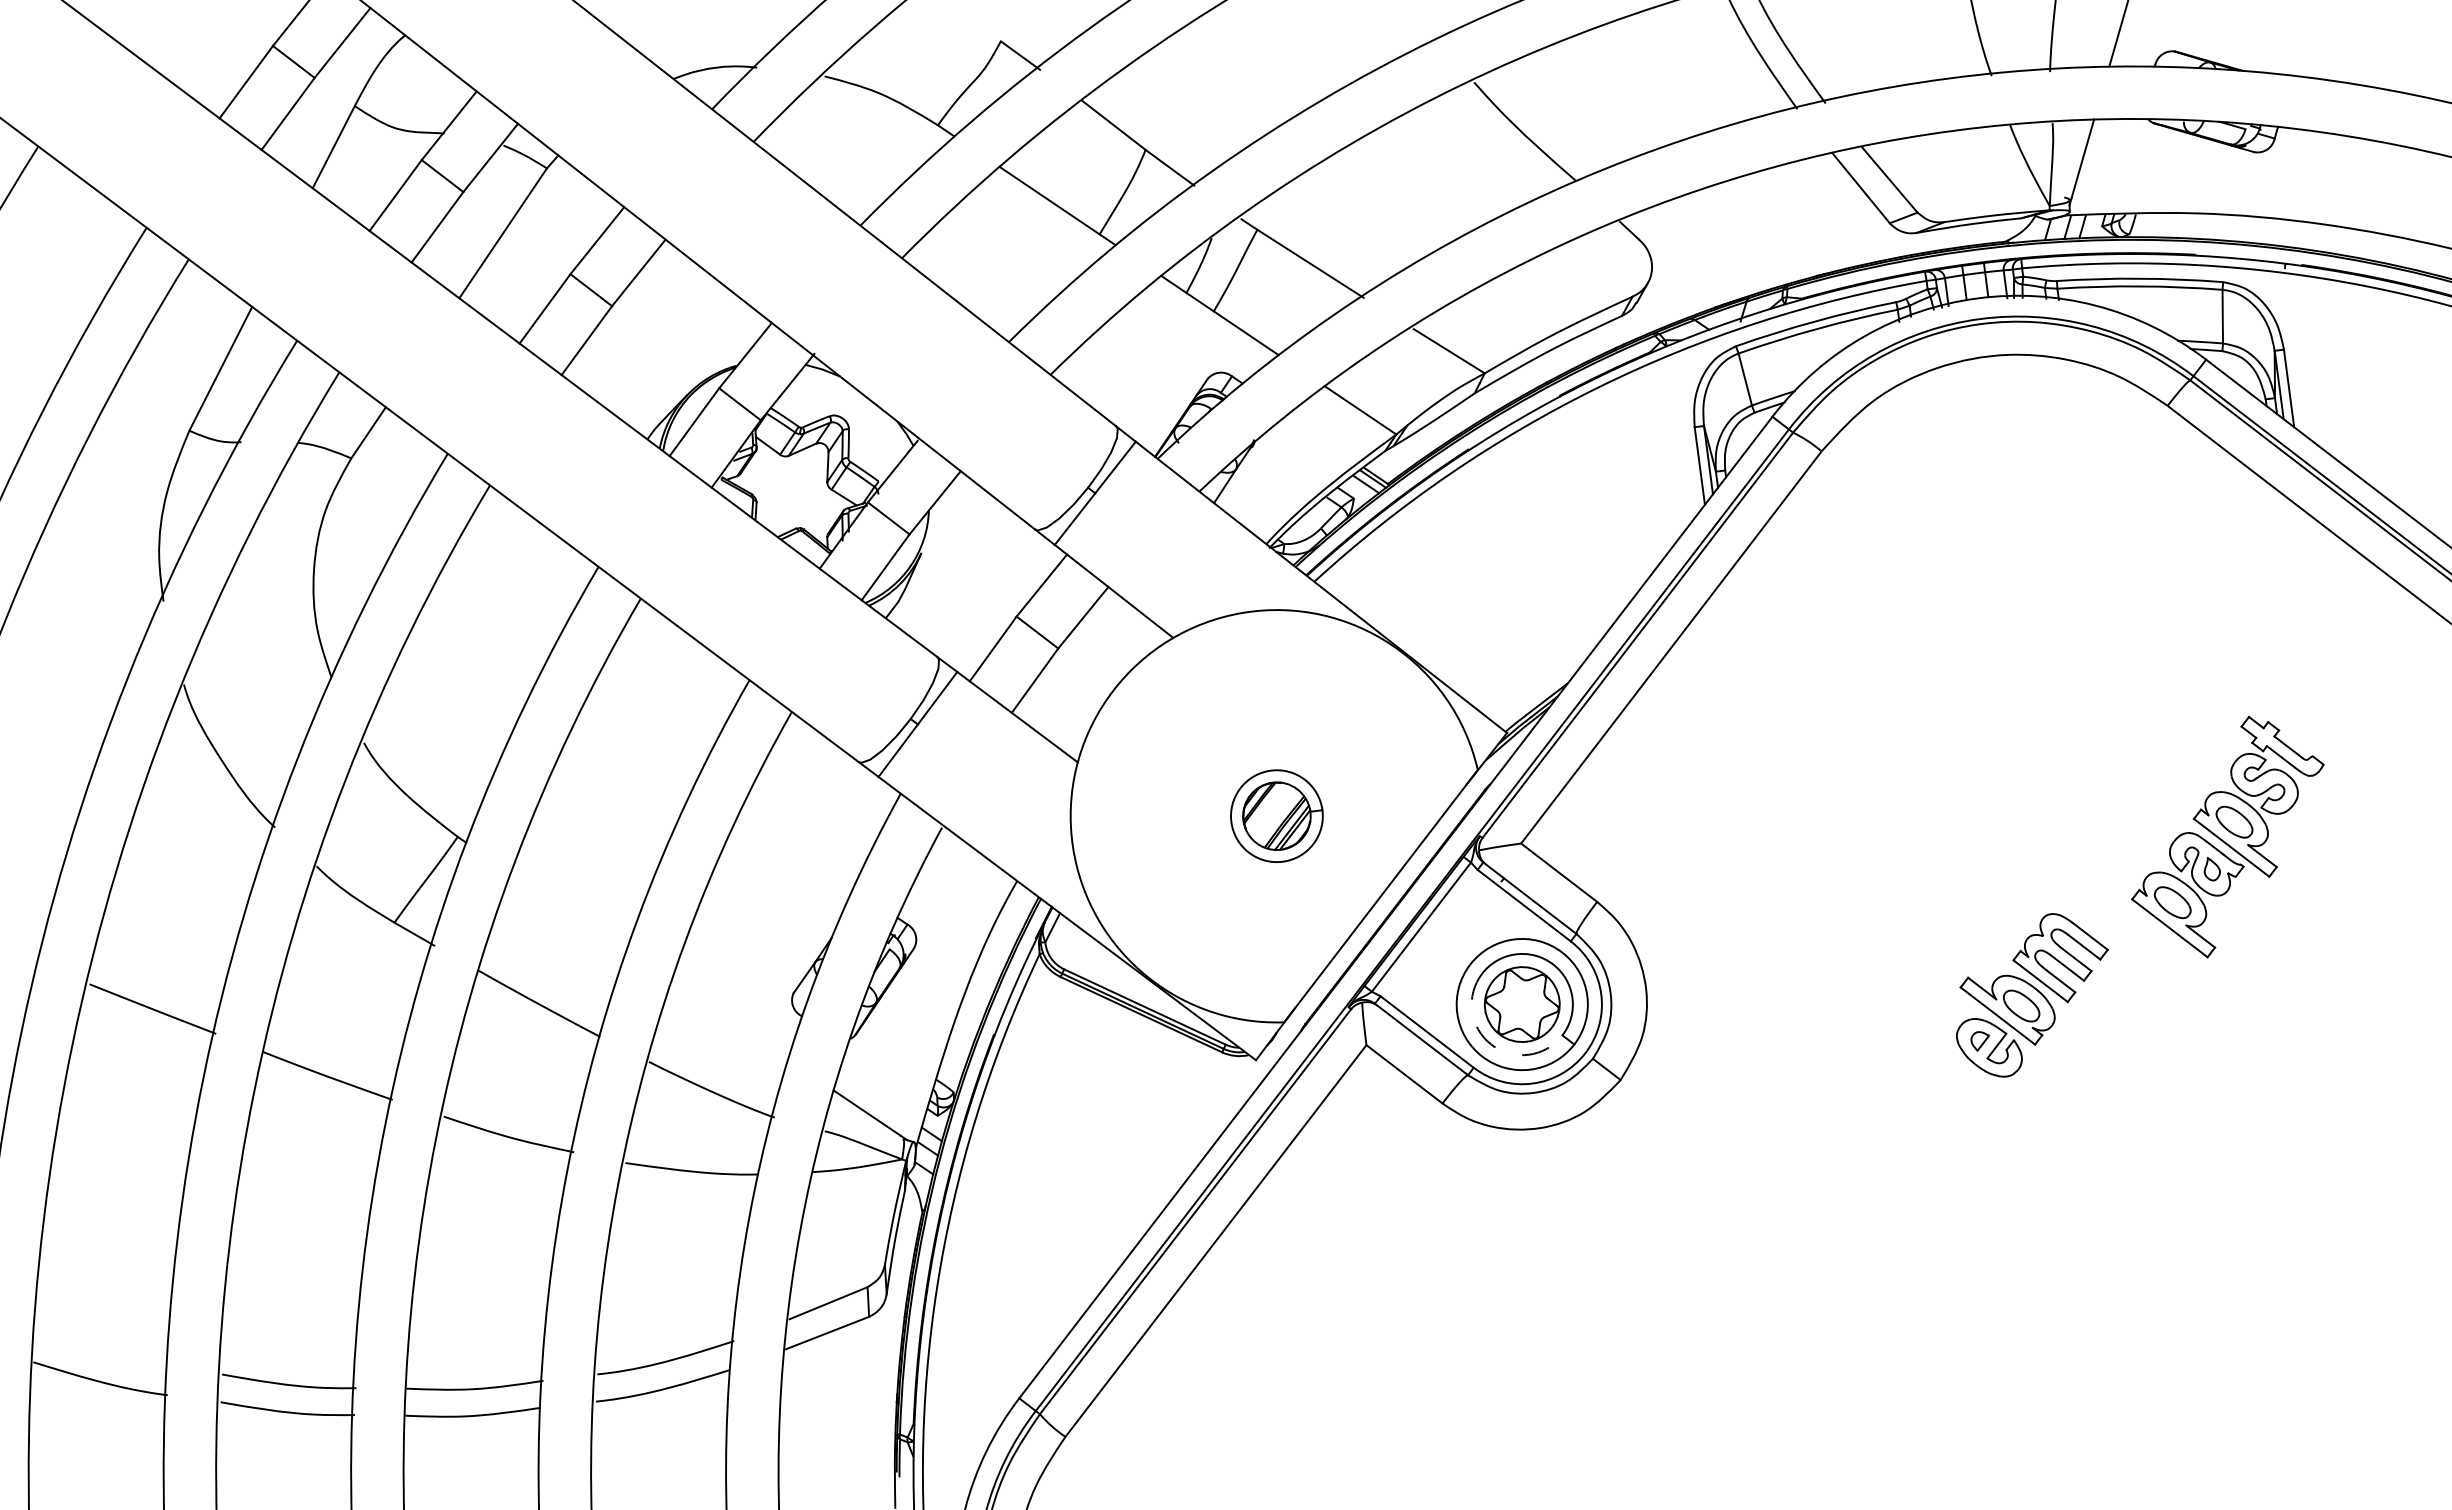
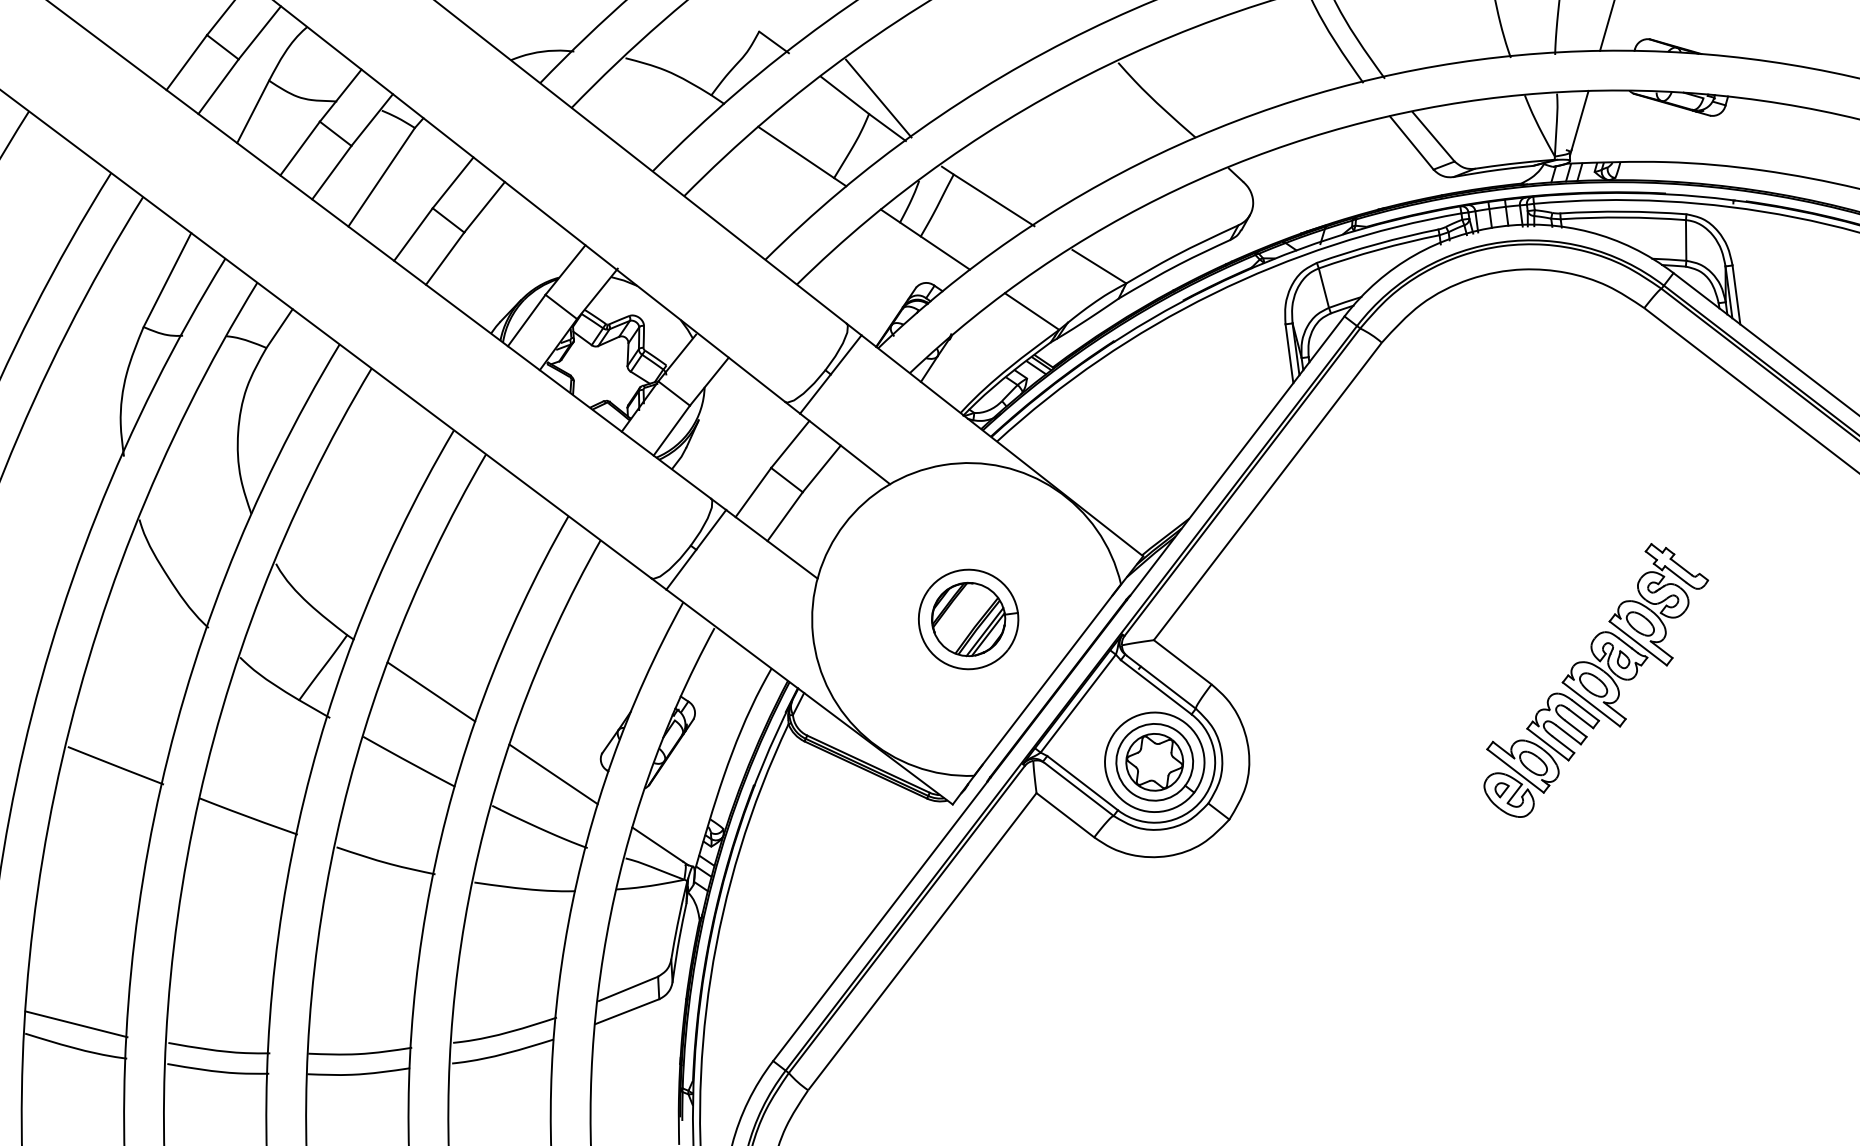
line: (1158, 129) -> (878, 98), added
part: (1276, 815) -> (968, 618), size x1.43
part: (2227, 836) -> (1635, 634), moved
line: (568, 911) -> (431, 691), added
line: (729, 1020) -> (553, 774), added
arc: (1491, 1044) -> (1131, 792), dashed -> solid
line: (100, 1349) -> (76, 1023), added

